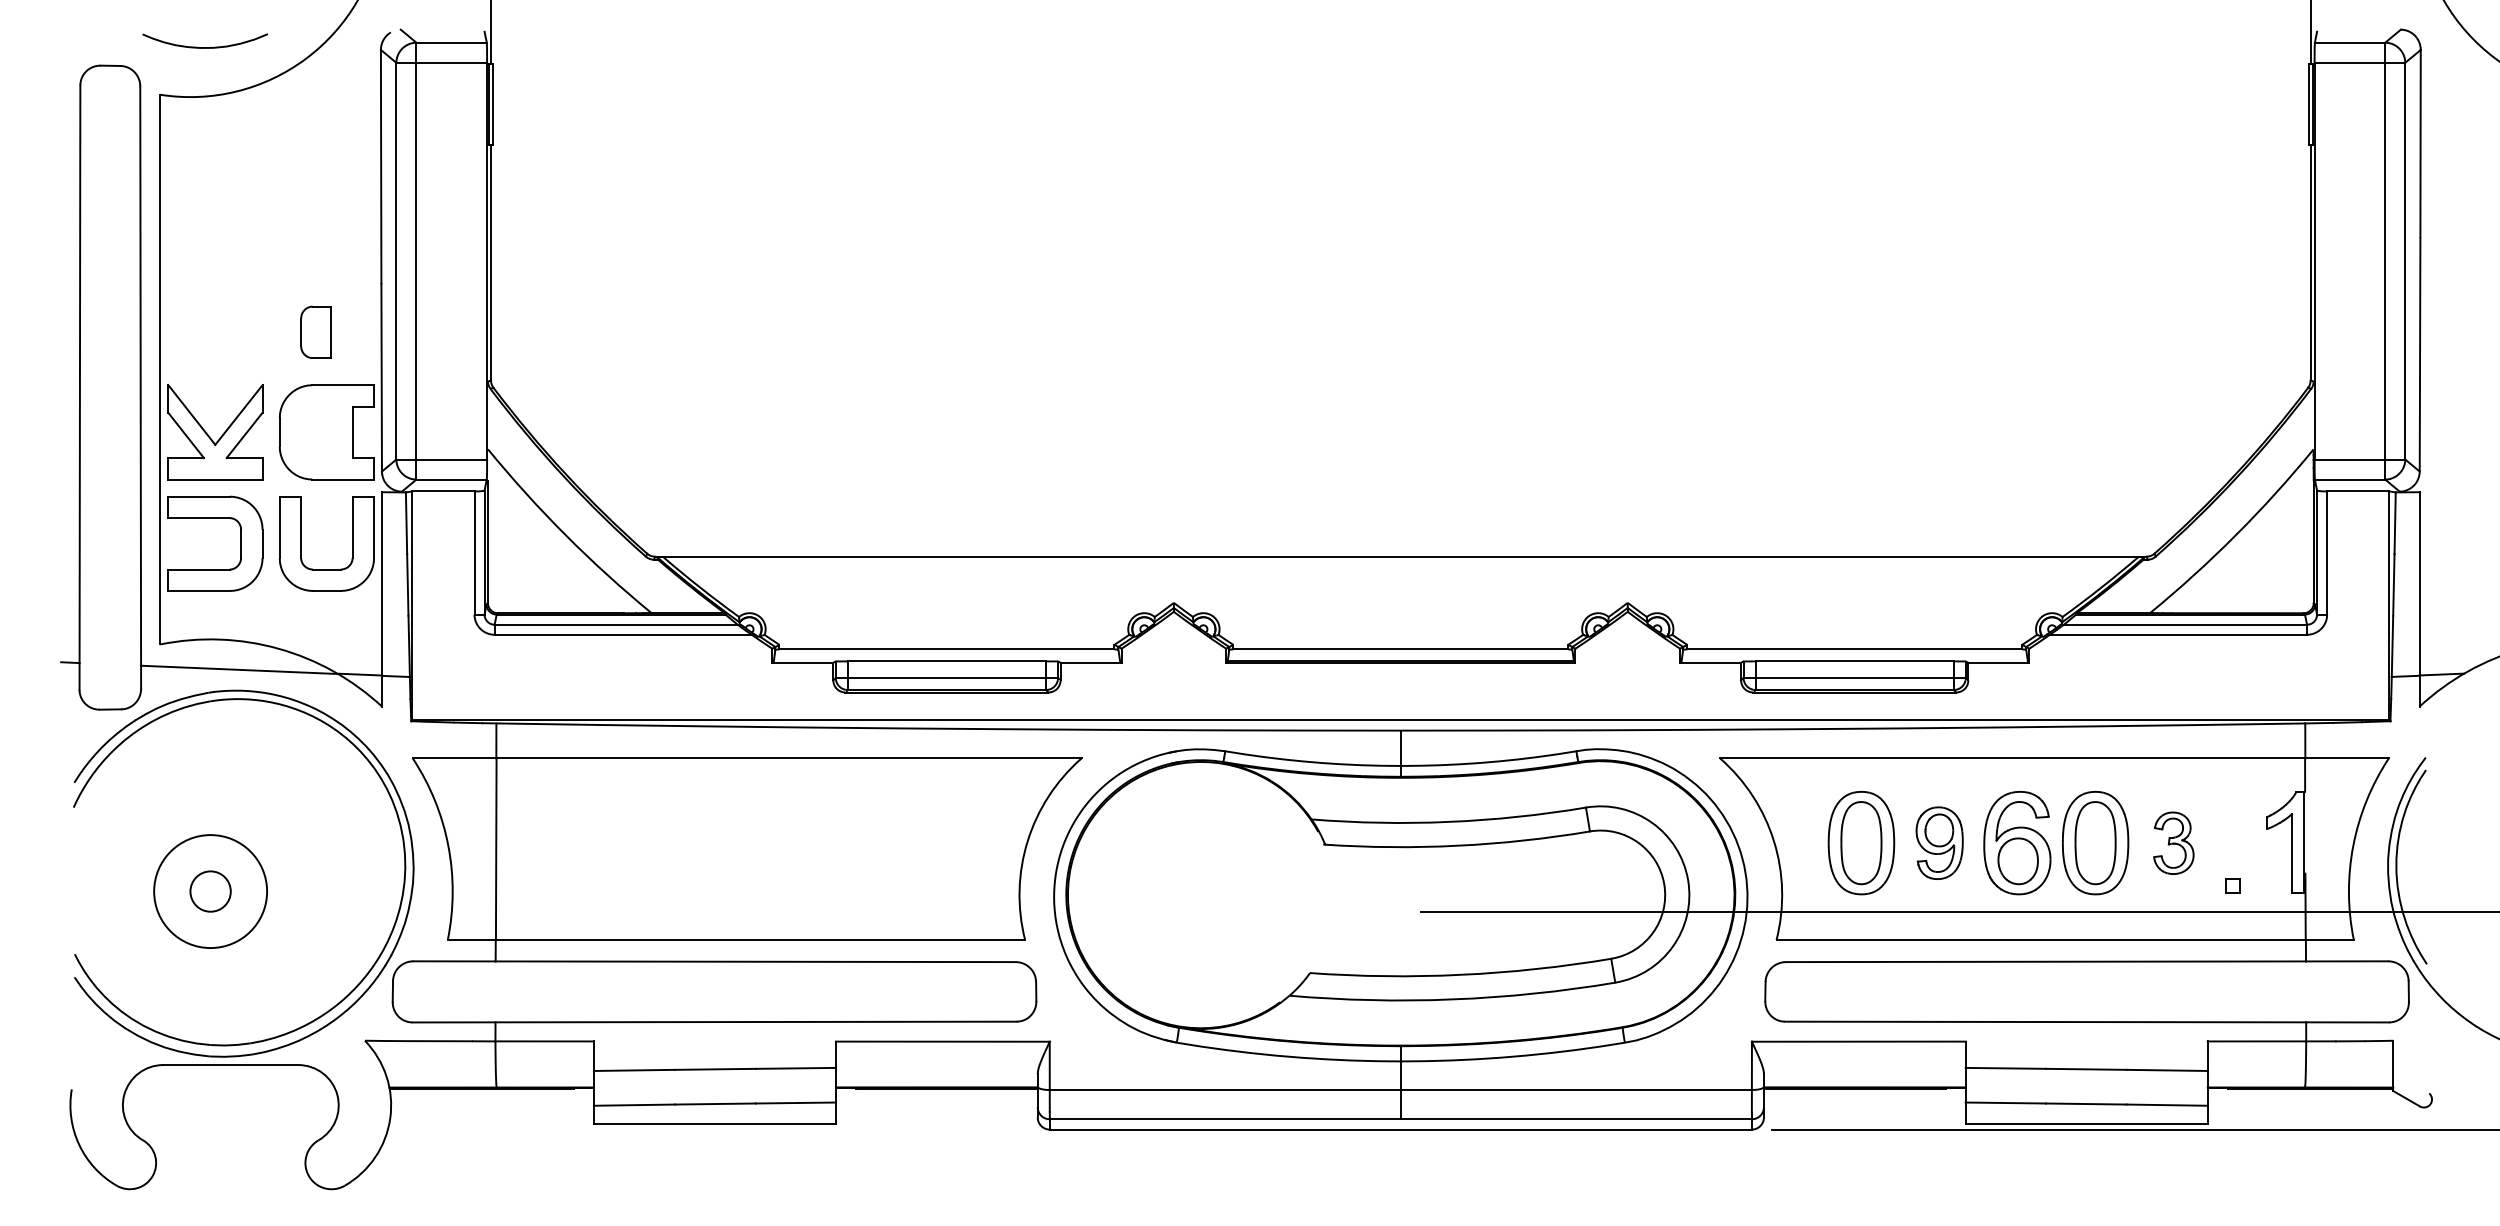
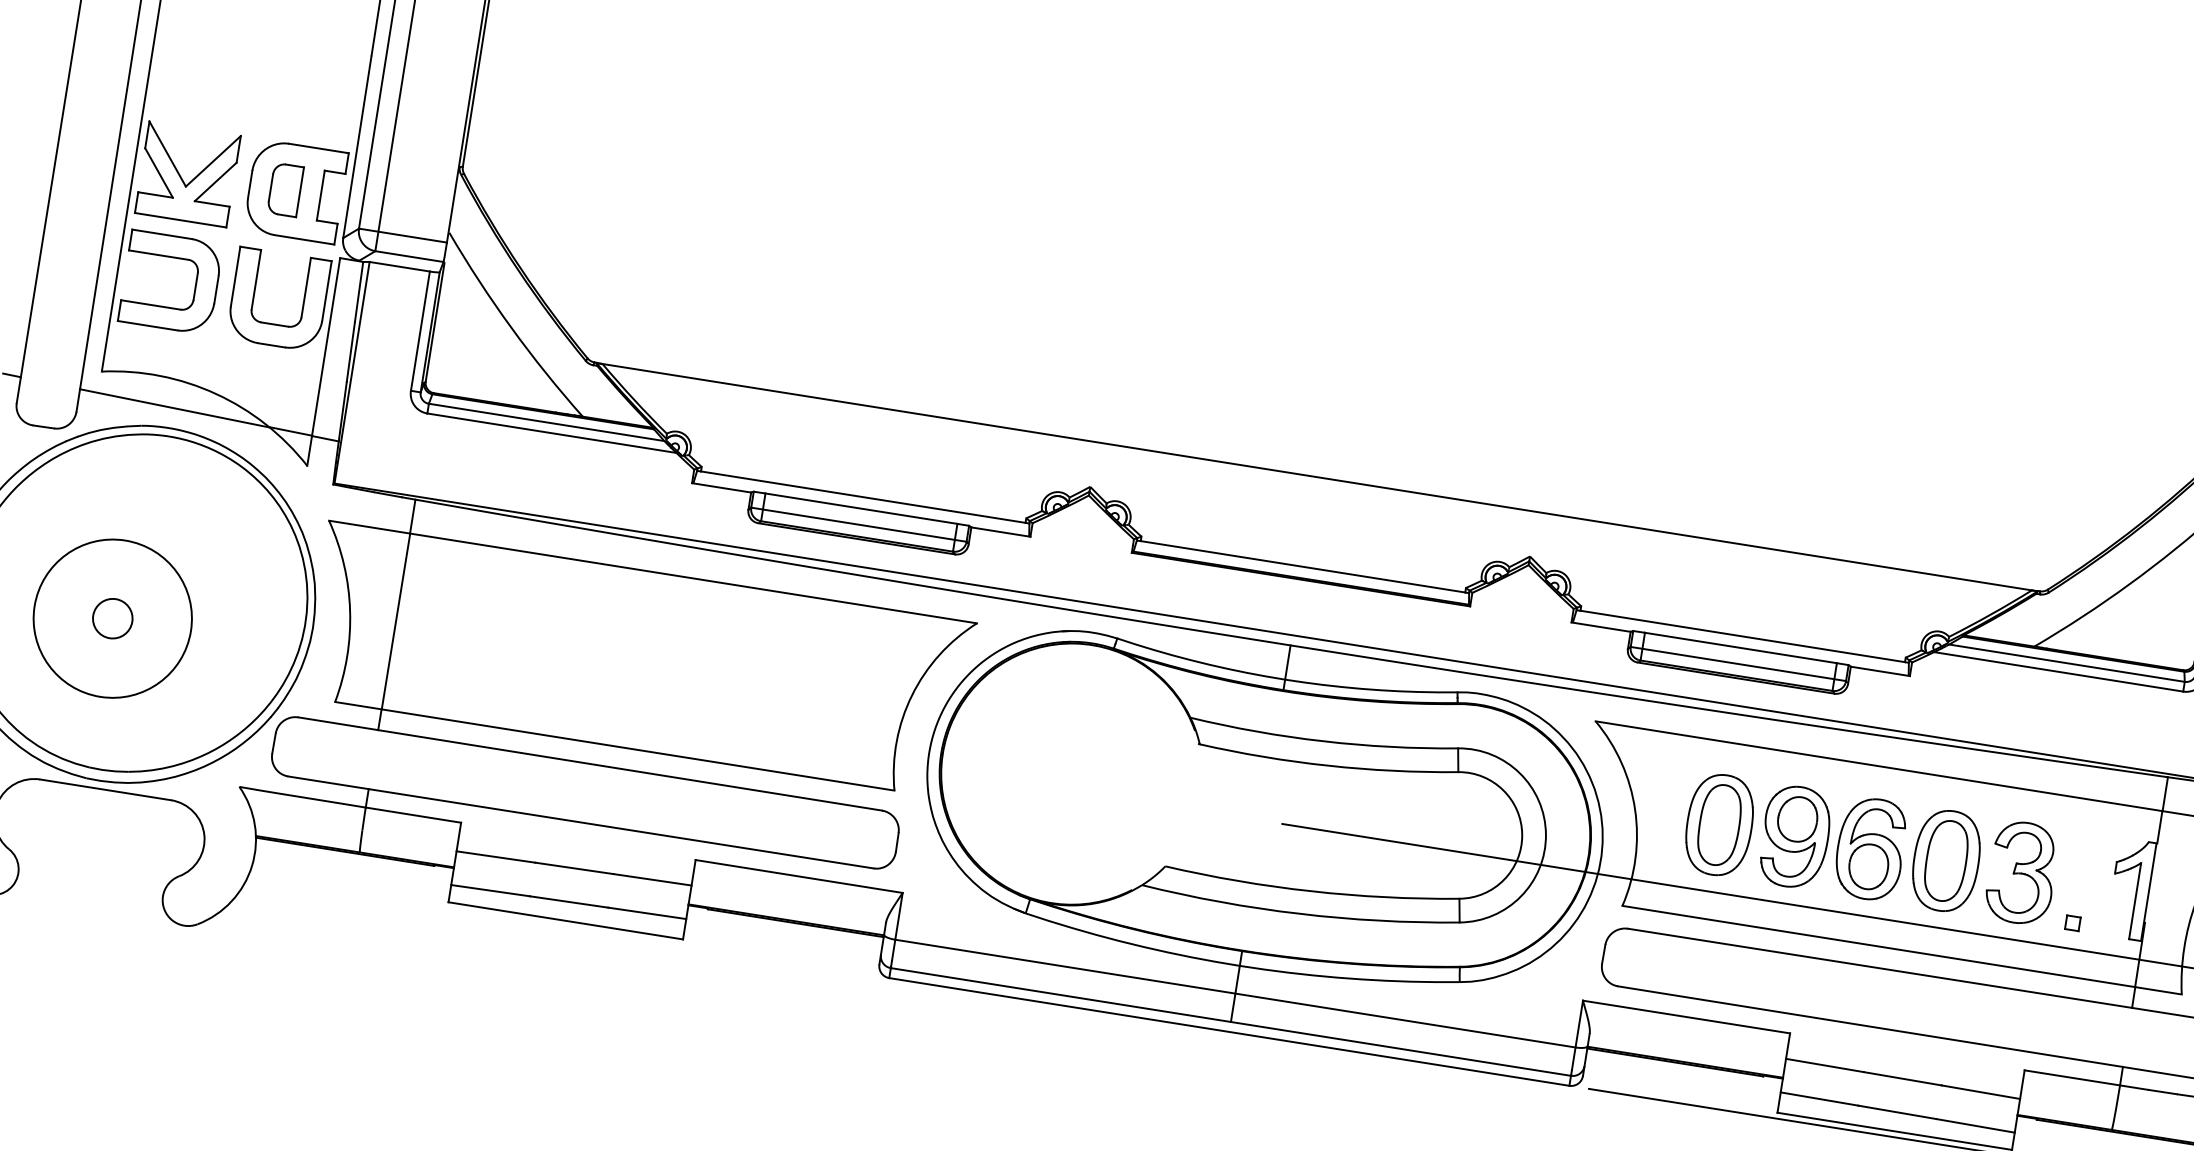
part: (315, 331) -> (284, 189), moved
part: (1939, 843) -> (1795, 837), size x1.43
part: (2173, 843) -> (2021, 873), size x1.67
circle: (210, 891) -> (112, 618), size x1.43

